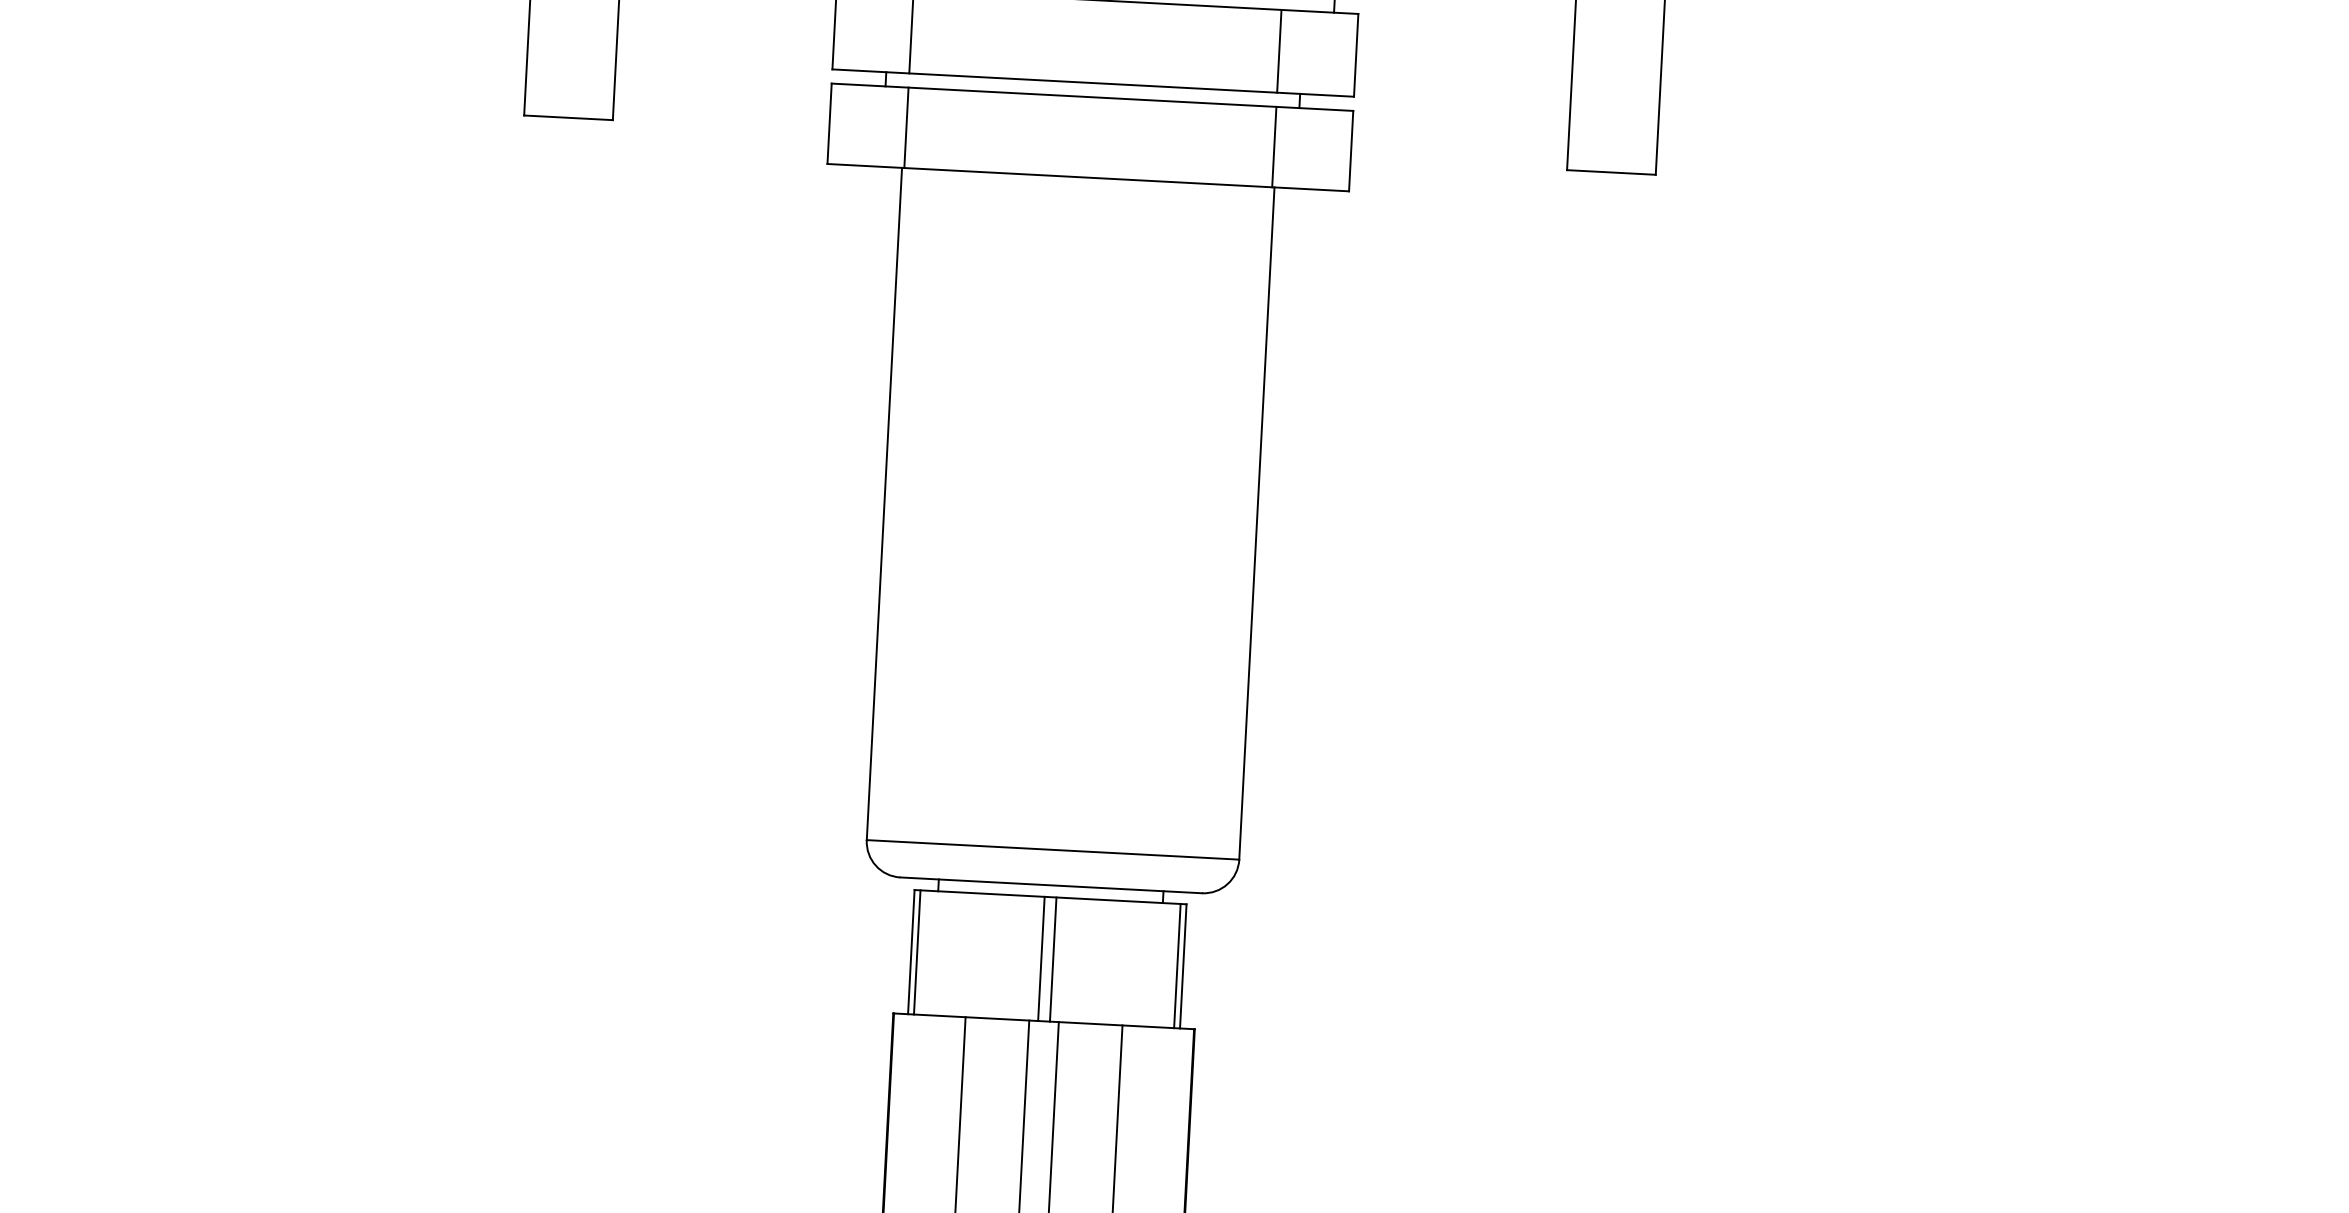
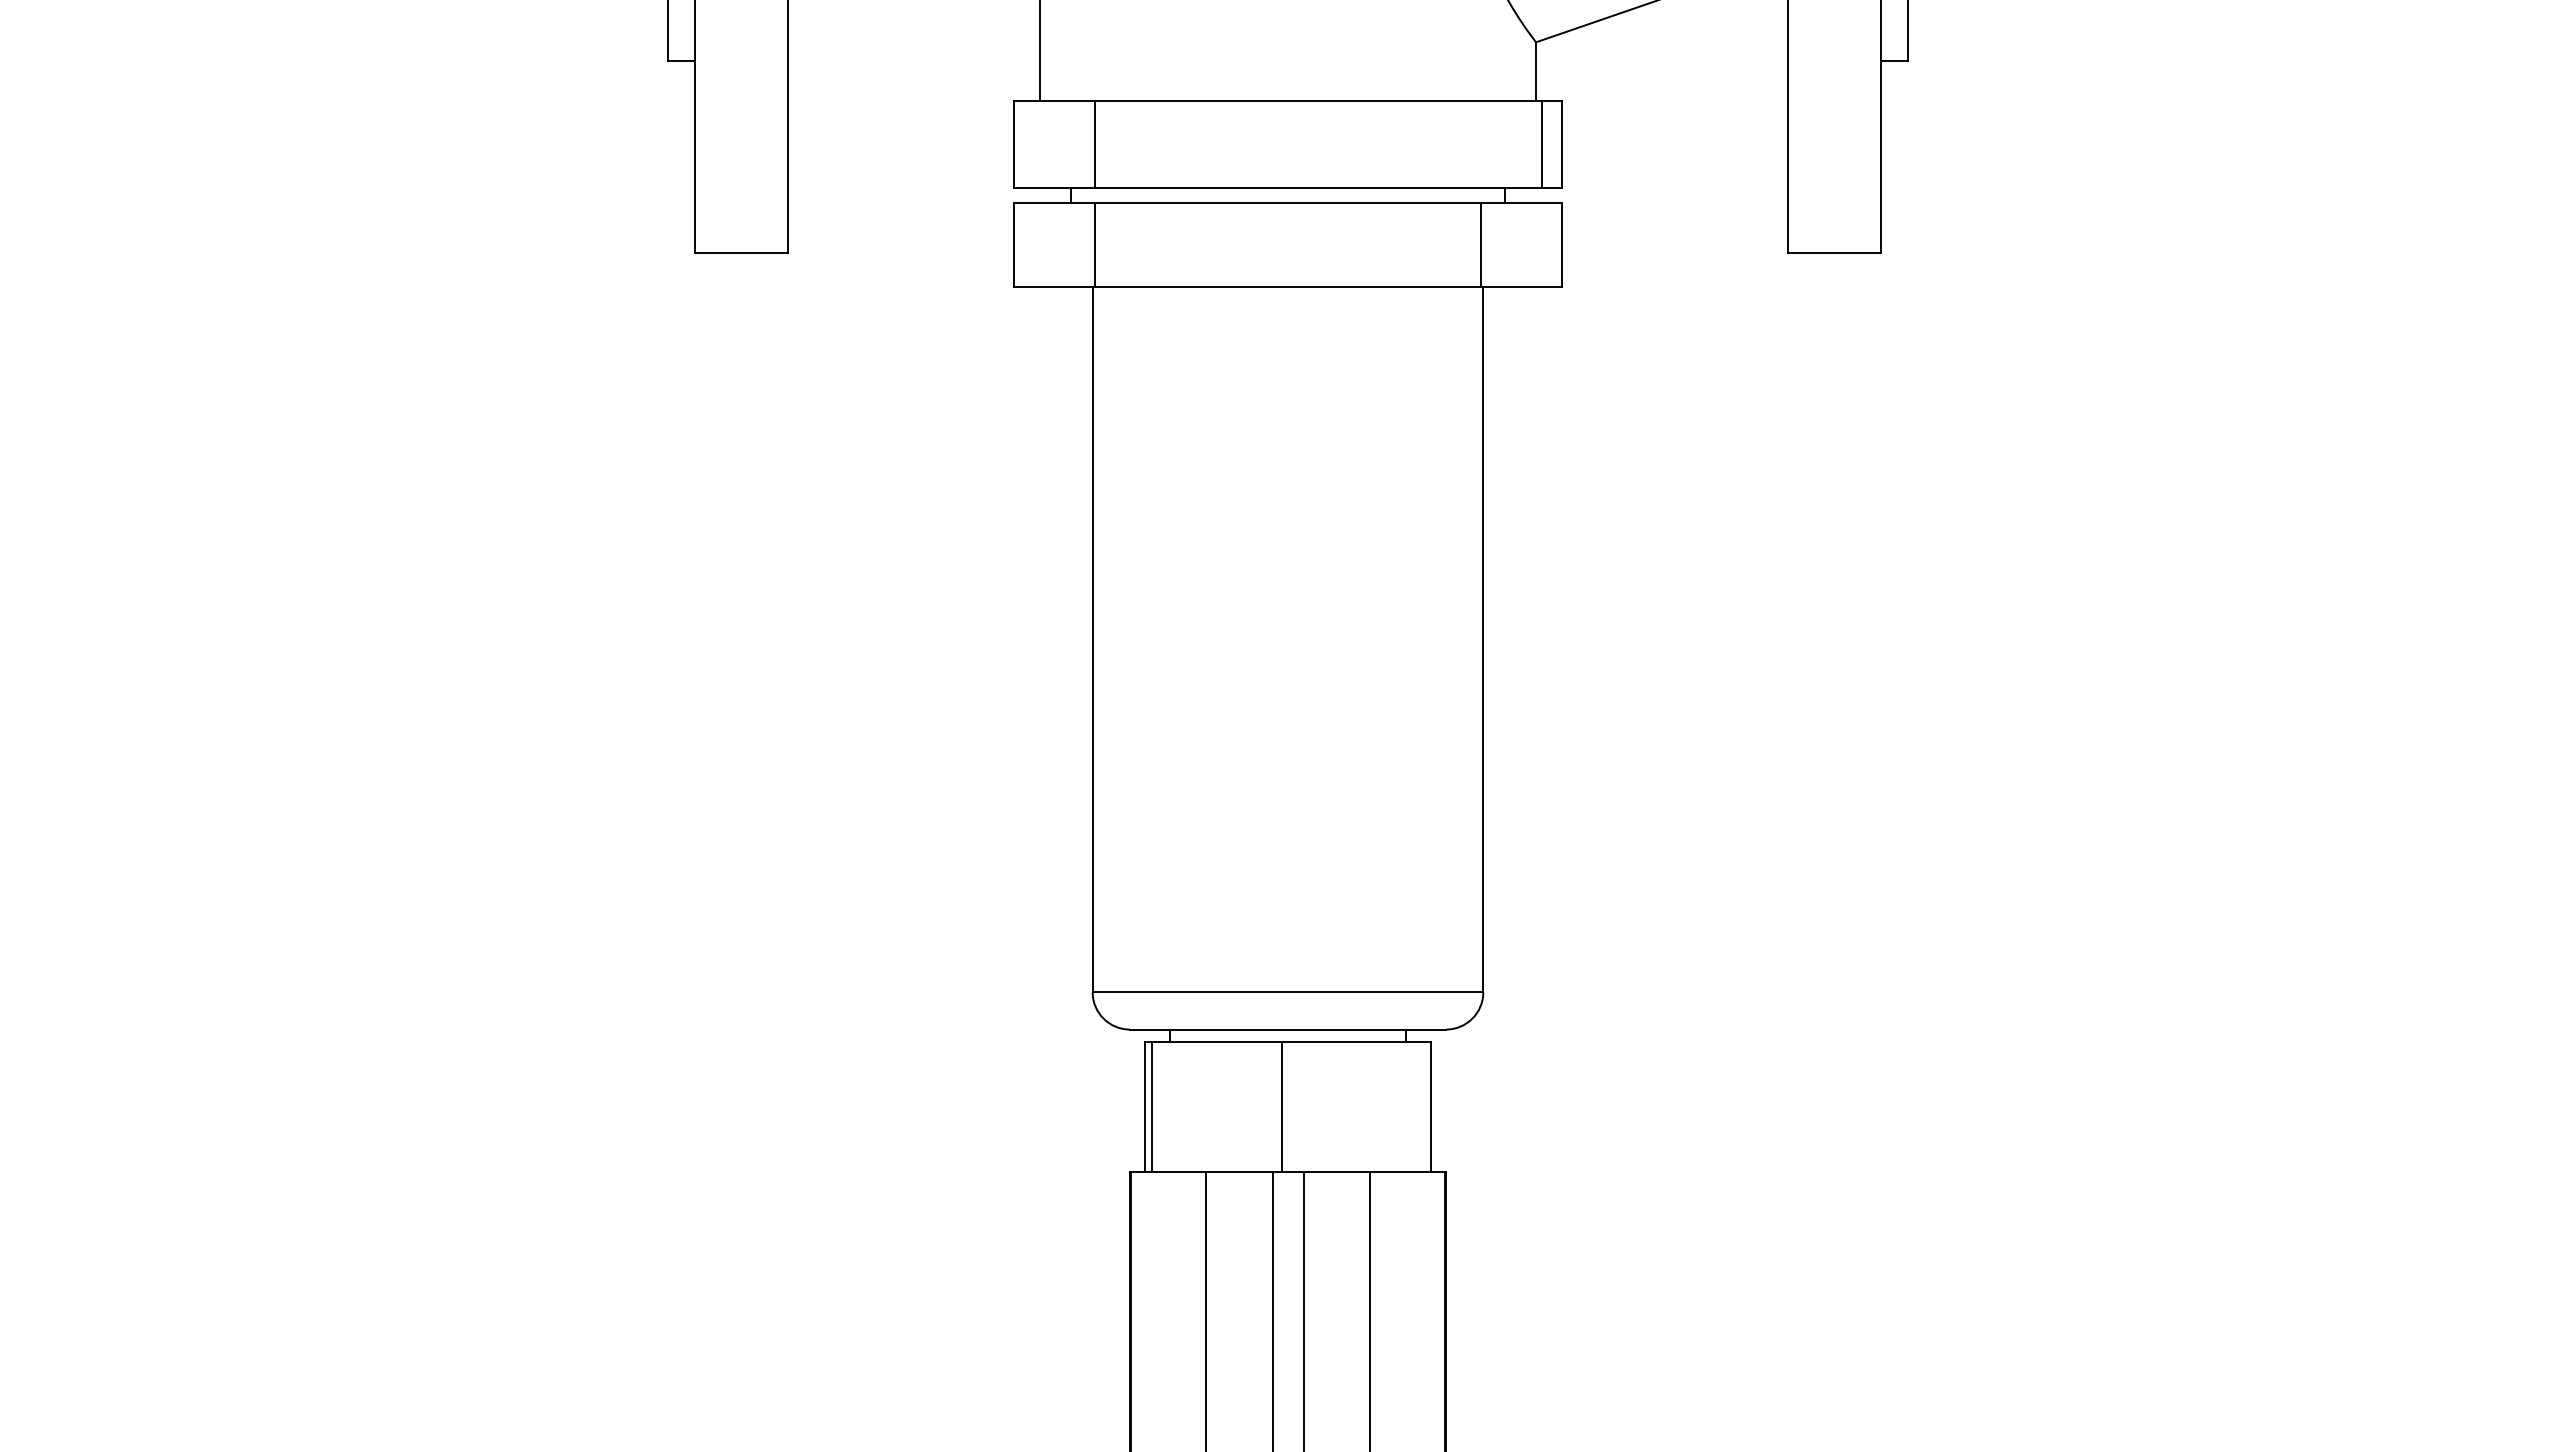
line: (1278, 51) -> (1541, 144), moved
line: (1053, 959) -> (1294, 1106), removed
line: (1177, 965) -> (1424, 1106), removed

